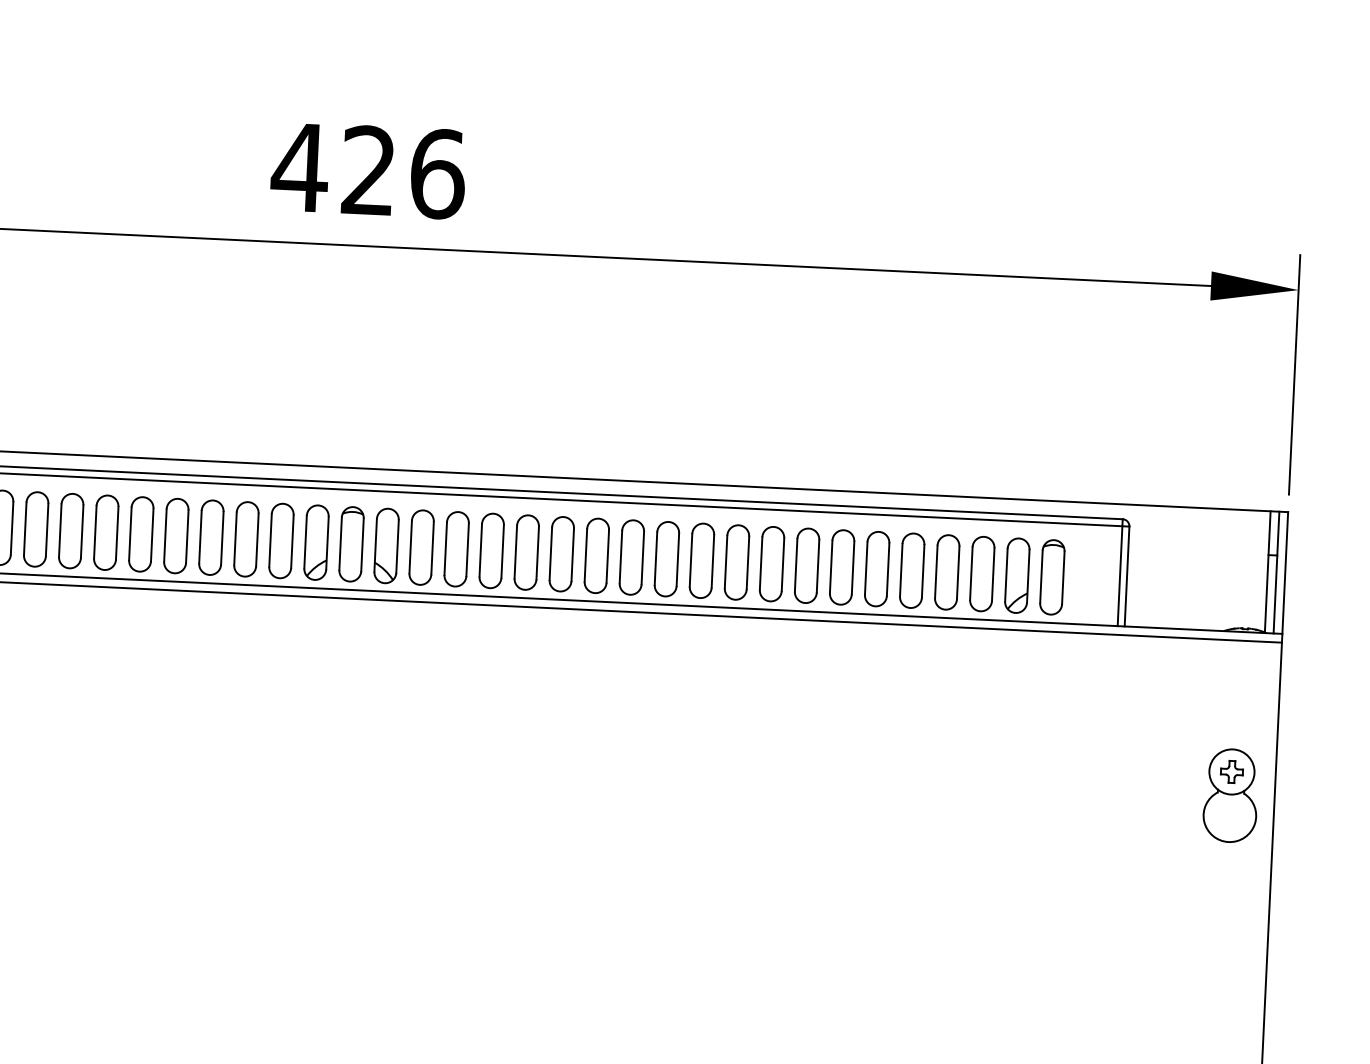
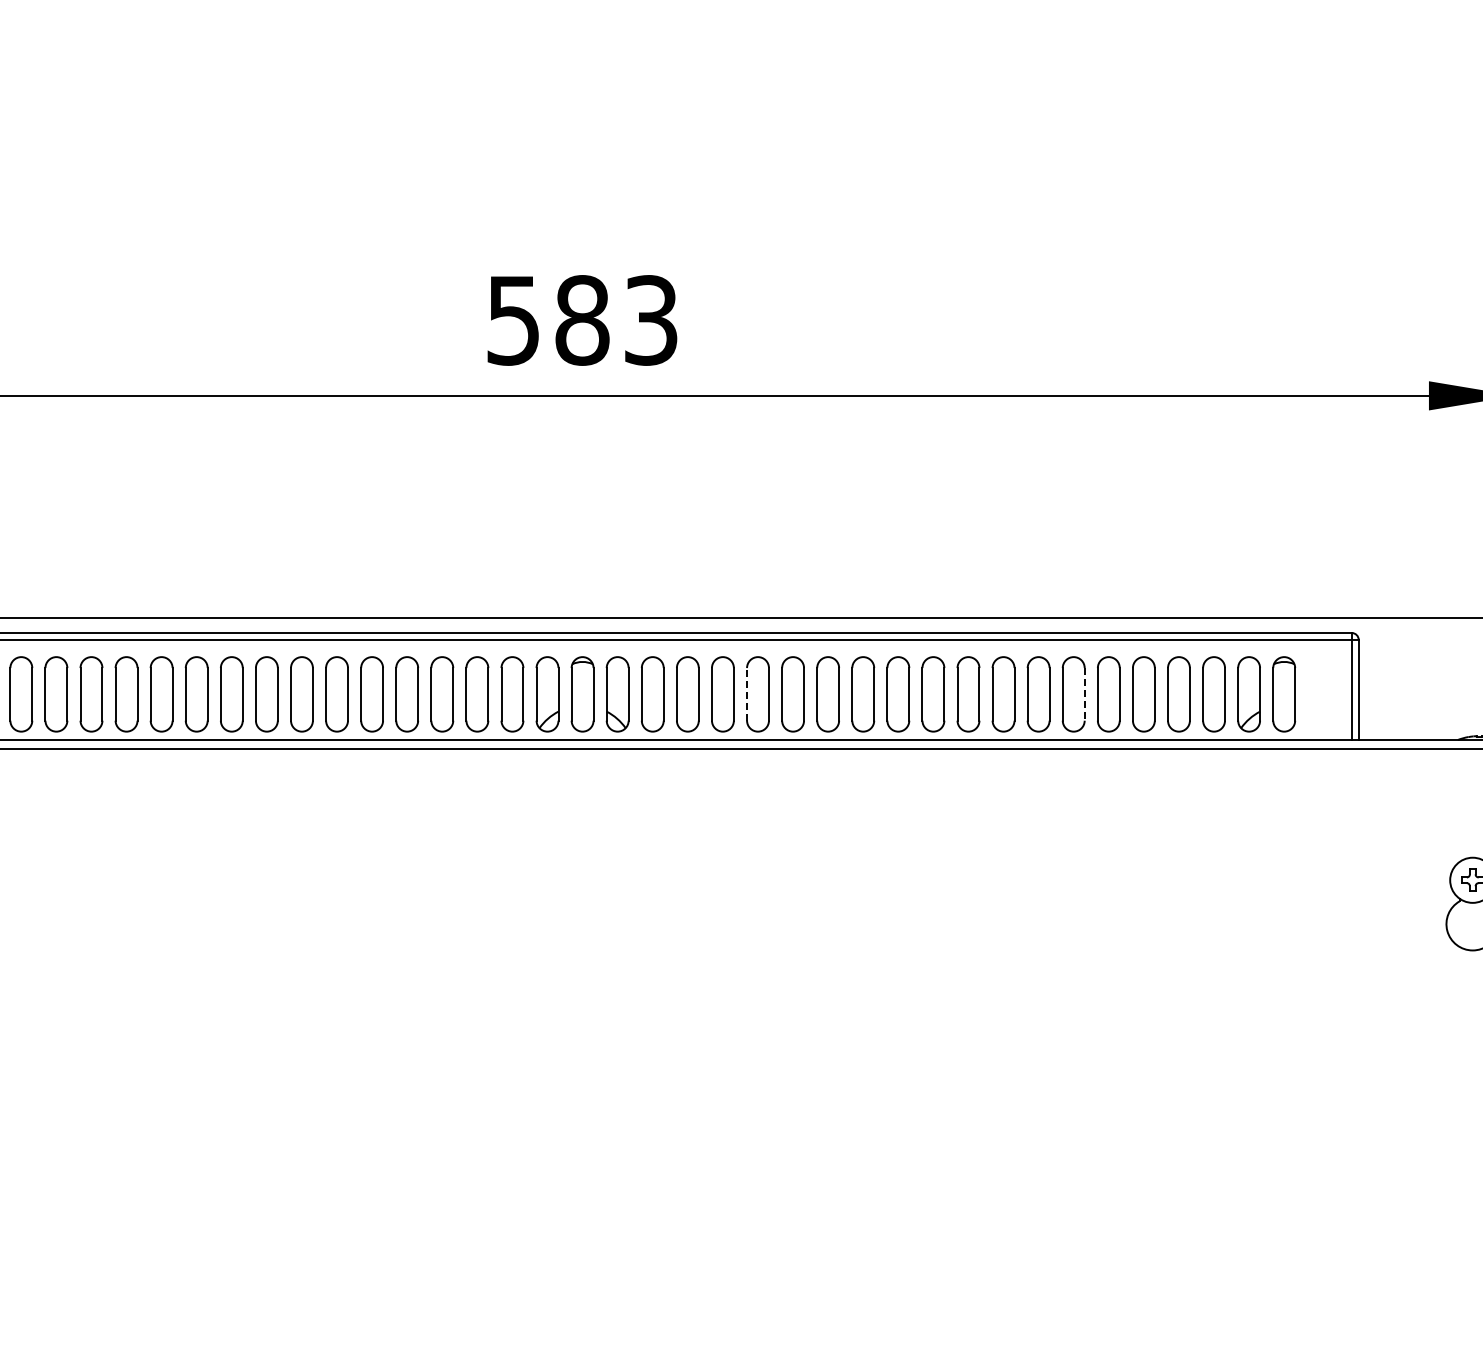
text: (368, 170) -> (581, 320), 426 -> 583
line: (516, 551) -> (747, 693), solid -> dashed
line: (852, 568) -> (1084, 694), solid -> dashed

